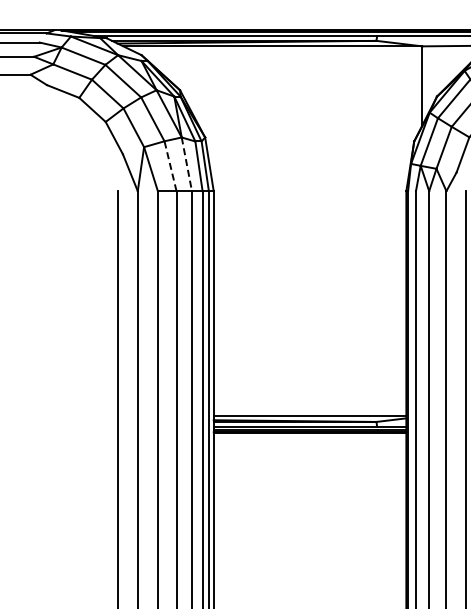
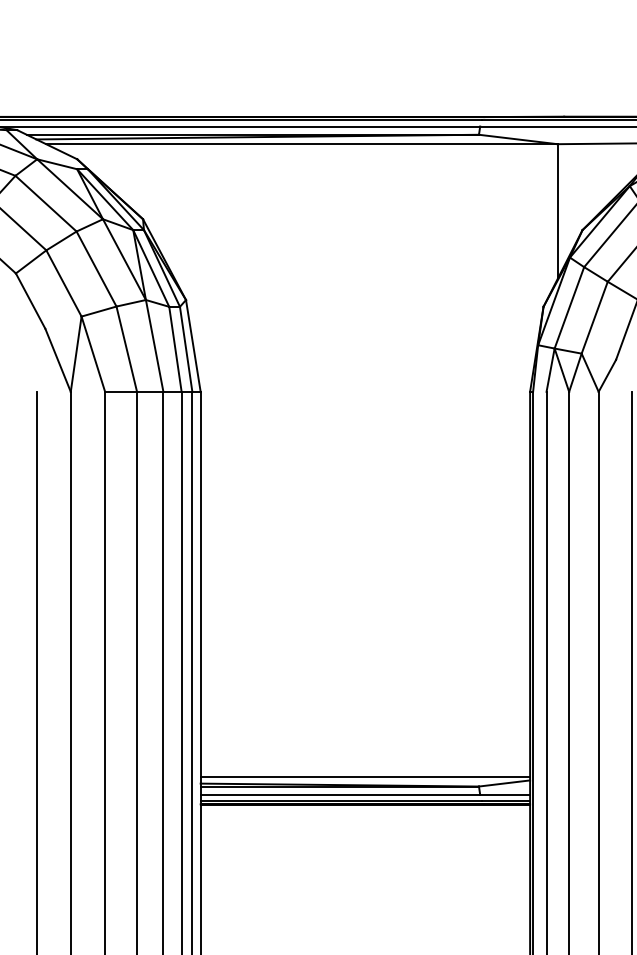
line: (186, 164) -> (154, 346), dashed -> solid
line: (170, 166) -> (126, 349), dashed -> solid

